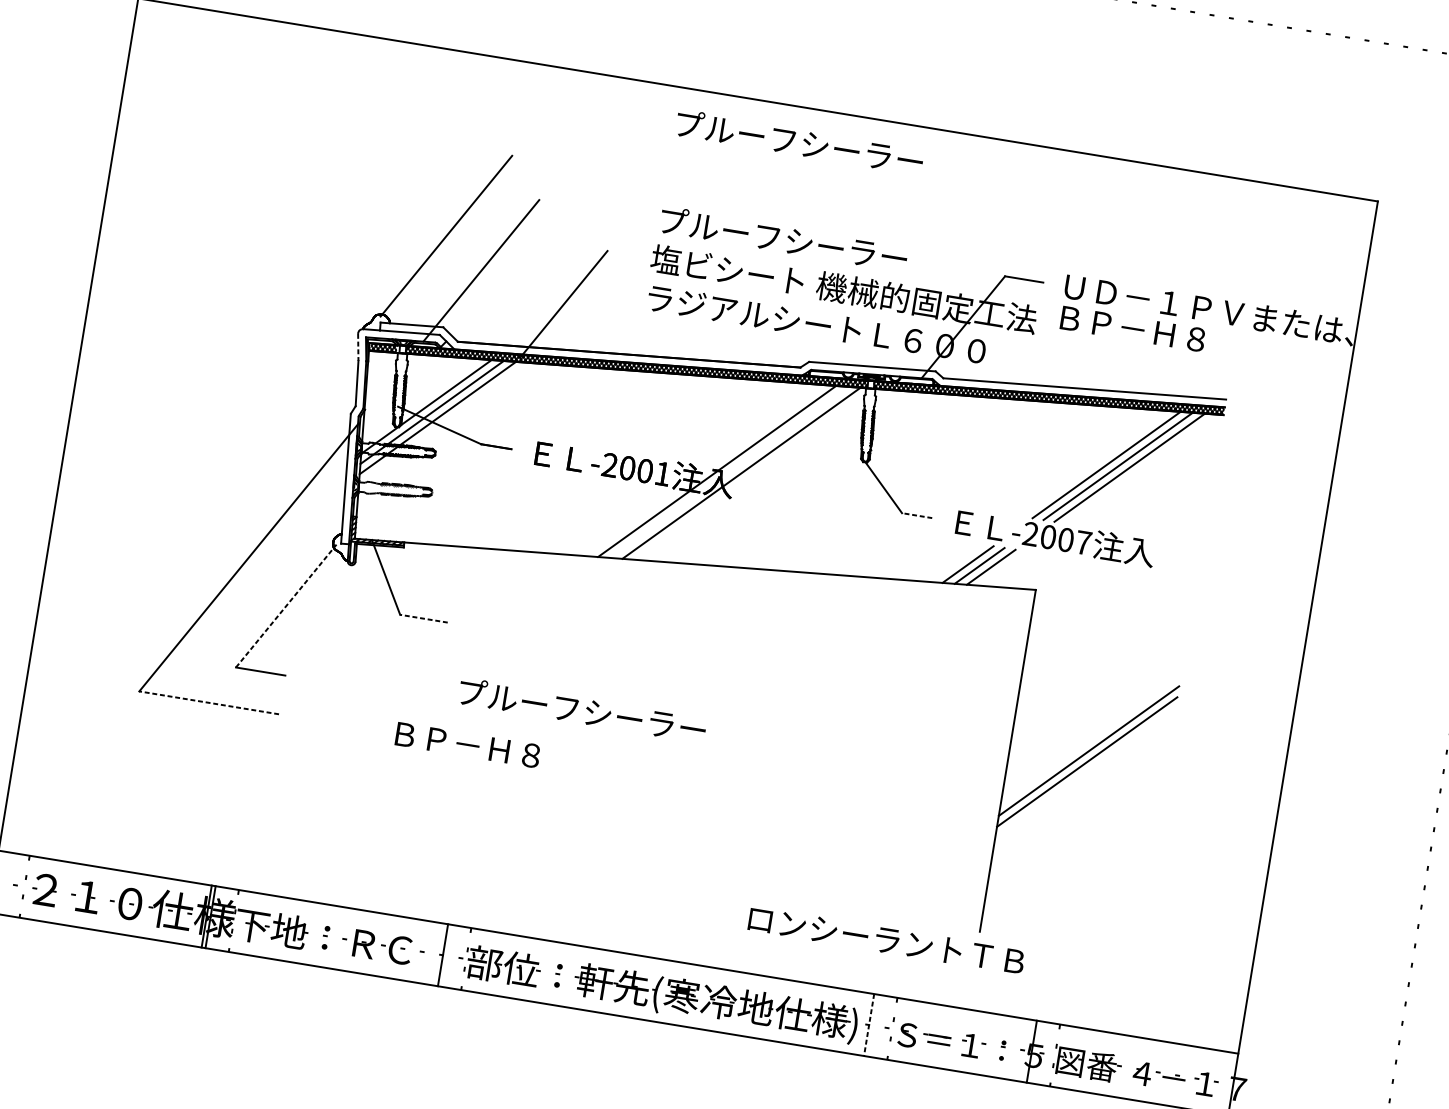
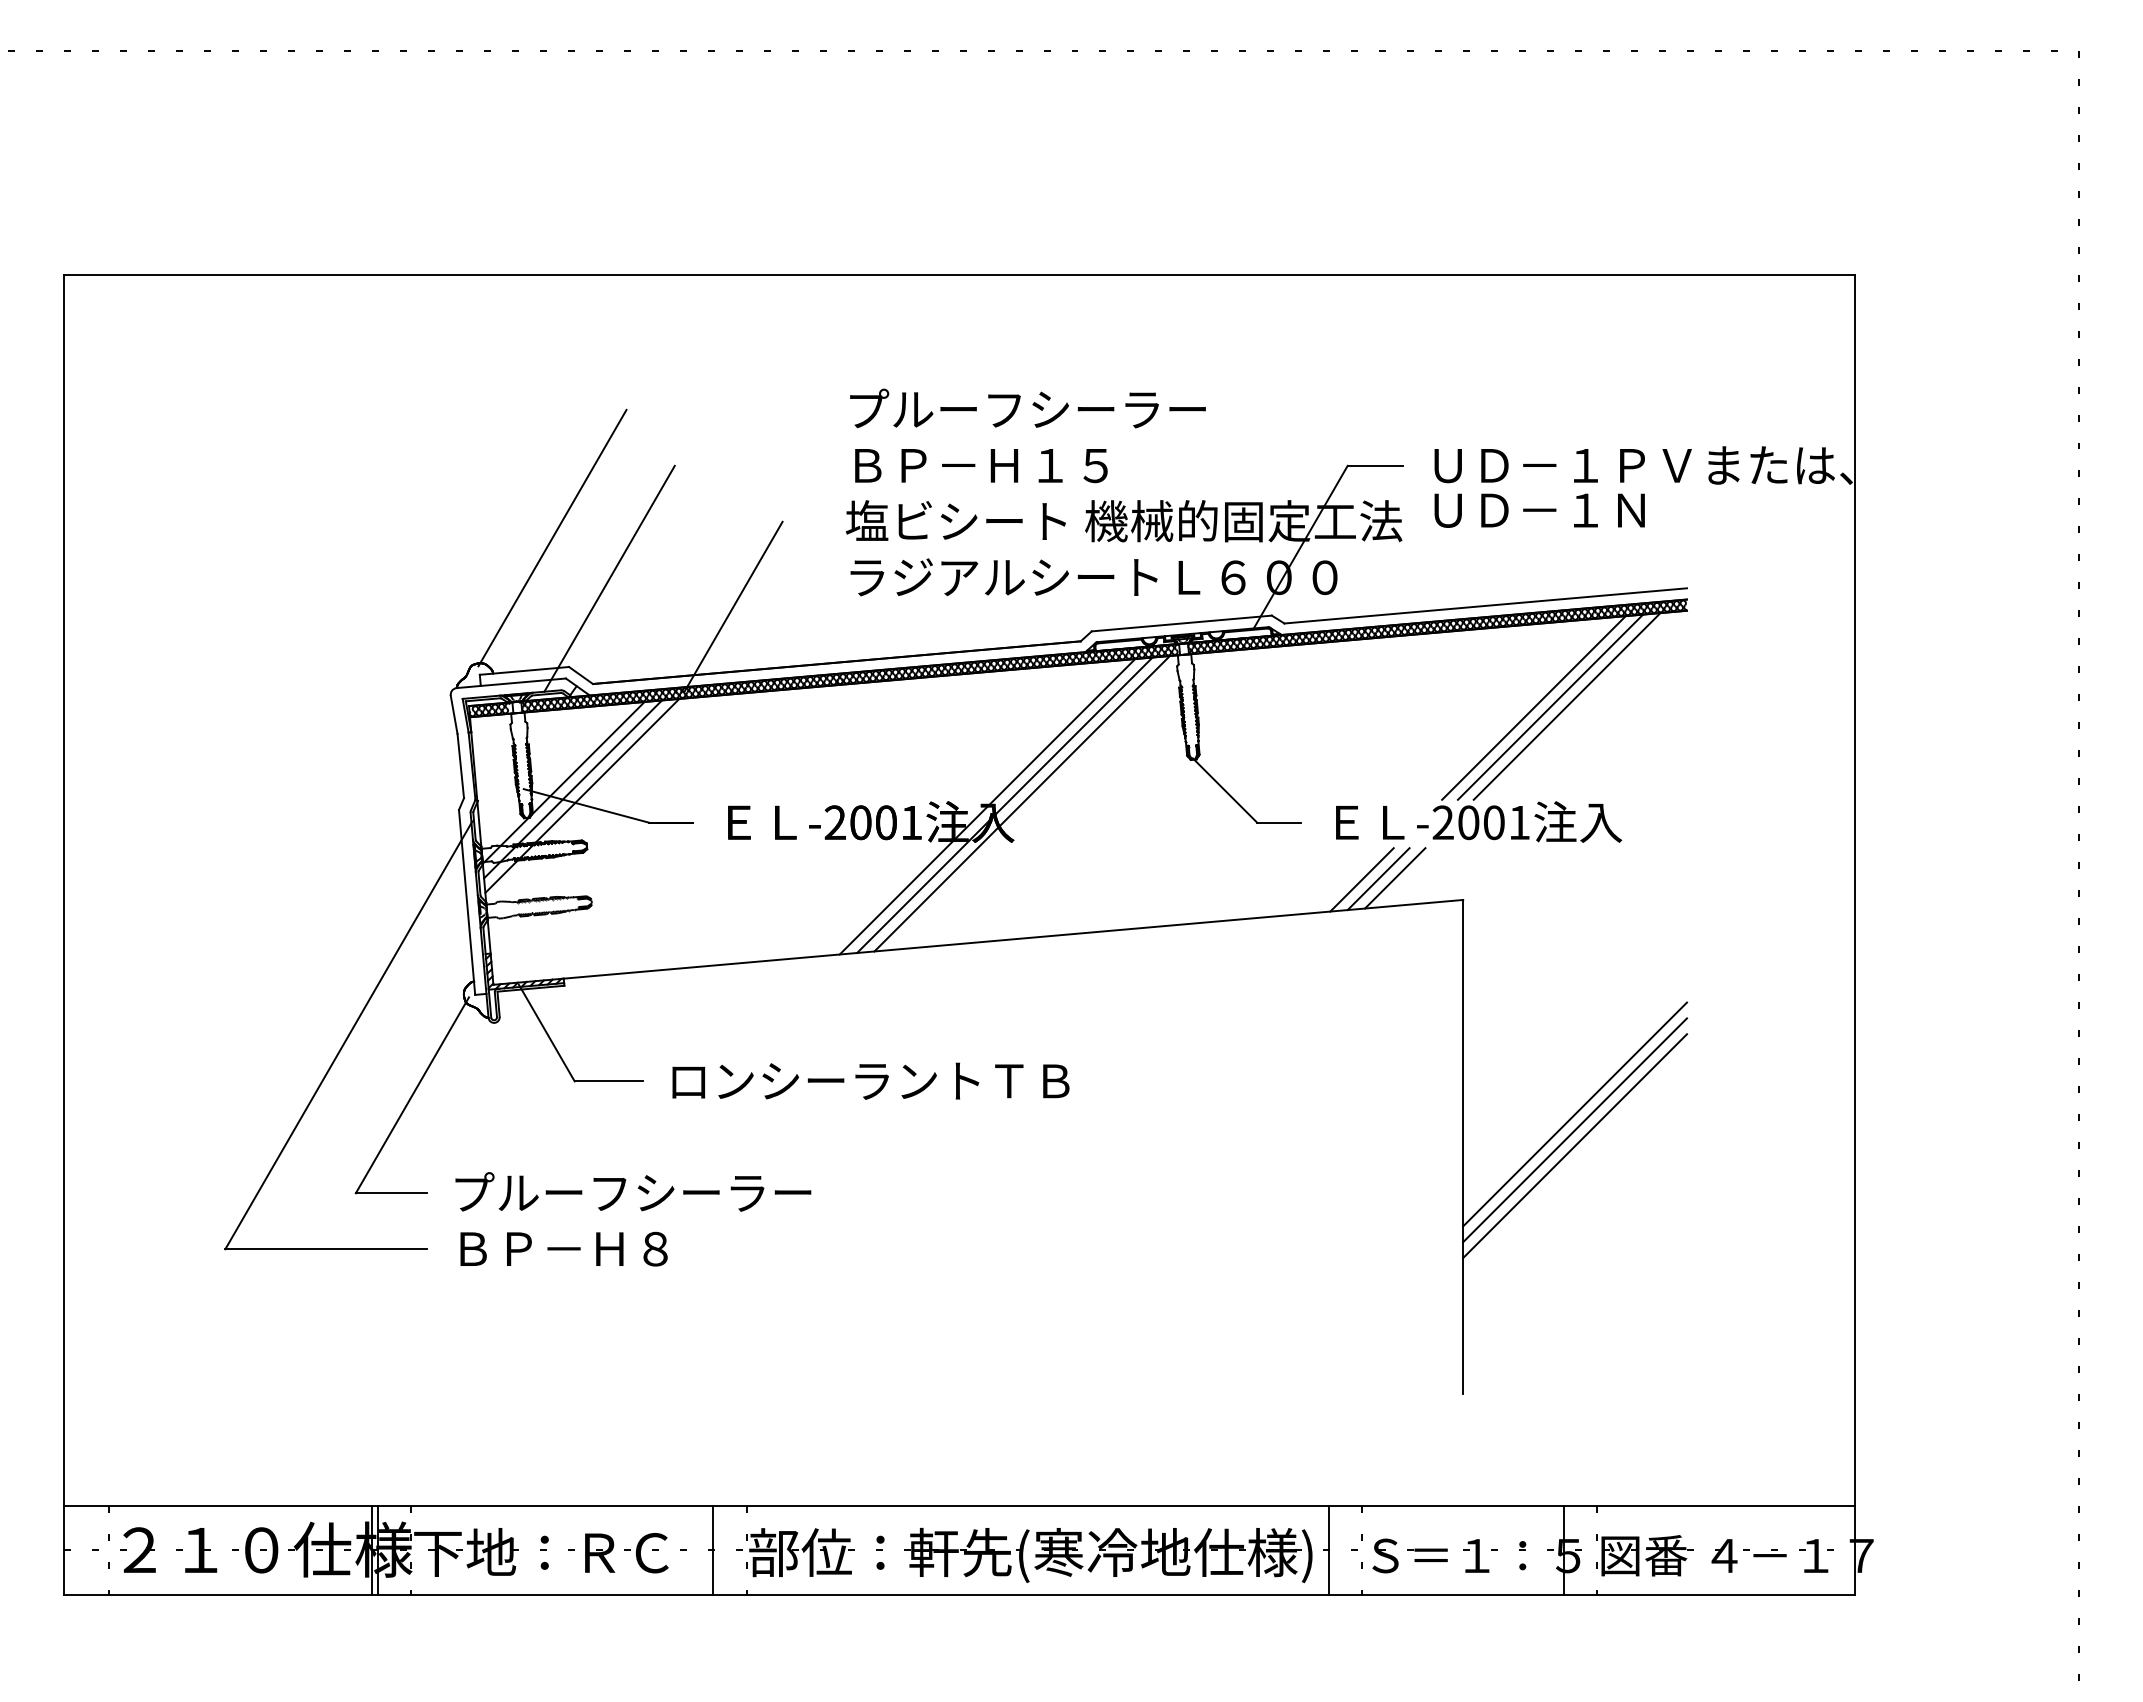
text: (799, 142) -> (1027, 408), moved
text: (783, 239) -> (1027, 464), プルーフシーラー -> ＢＰ－Ｈ１５
text: (1132, 328) -> (1539, 510), ＢＰ－Ｈ８ -> ＵＤ－１Ｎ
line: (358, 347) -> (454, 715), dashed -> solid
line: (729, 471) -> (1004, 804), added
line: (917, 515) -> (1279, 822), dashed -> solid
text: (1083, 542) -> (1519, 822), -2007 -> -2001
line: (286, 605) -> (412, 1094), dashed -> solid
line: (423, 618) -> (608, 1081), dashed -> solid
line: (209, 703) -> (326, 1249), dashed -> solid
text: (582, 710) -> (633, 1191), moved
text: (467, 744) -> (563, 1248), moved
line: (1085, 773) -> (1575, 1146), added
text: (886, 939) -> (870, 1080), moved
line: (868, 1025) -> (1328, 1550), dashed -> solid

